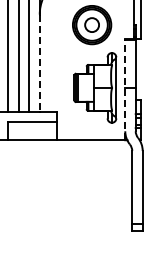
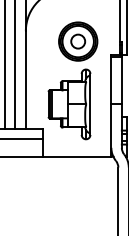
line: (39, 63) -> (25, 80), dashed -> solid
part: (95, 87) -> (69, 104), moved
line: (125, 89) -> (111, 106), dashed -> solid

